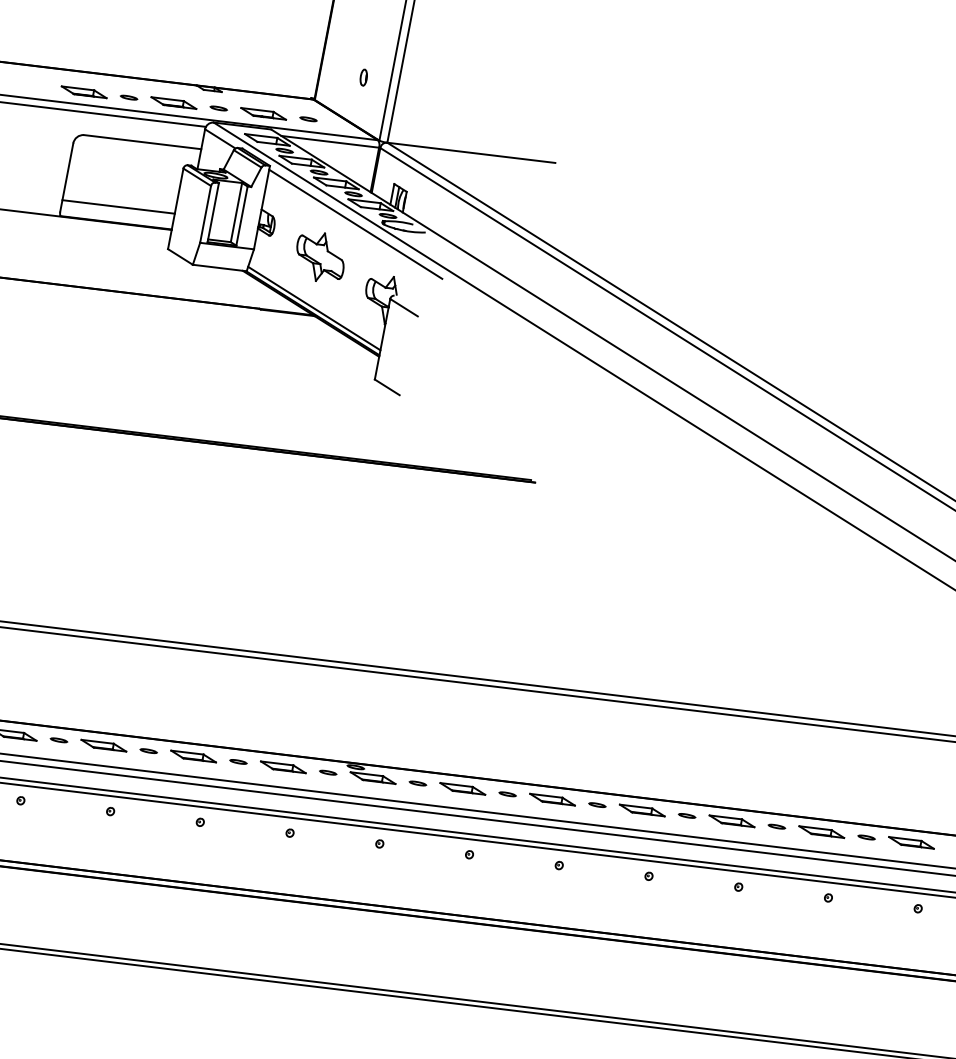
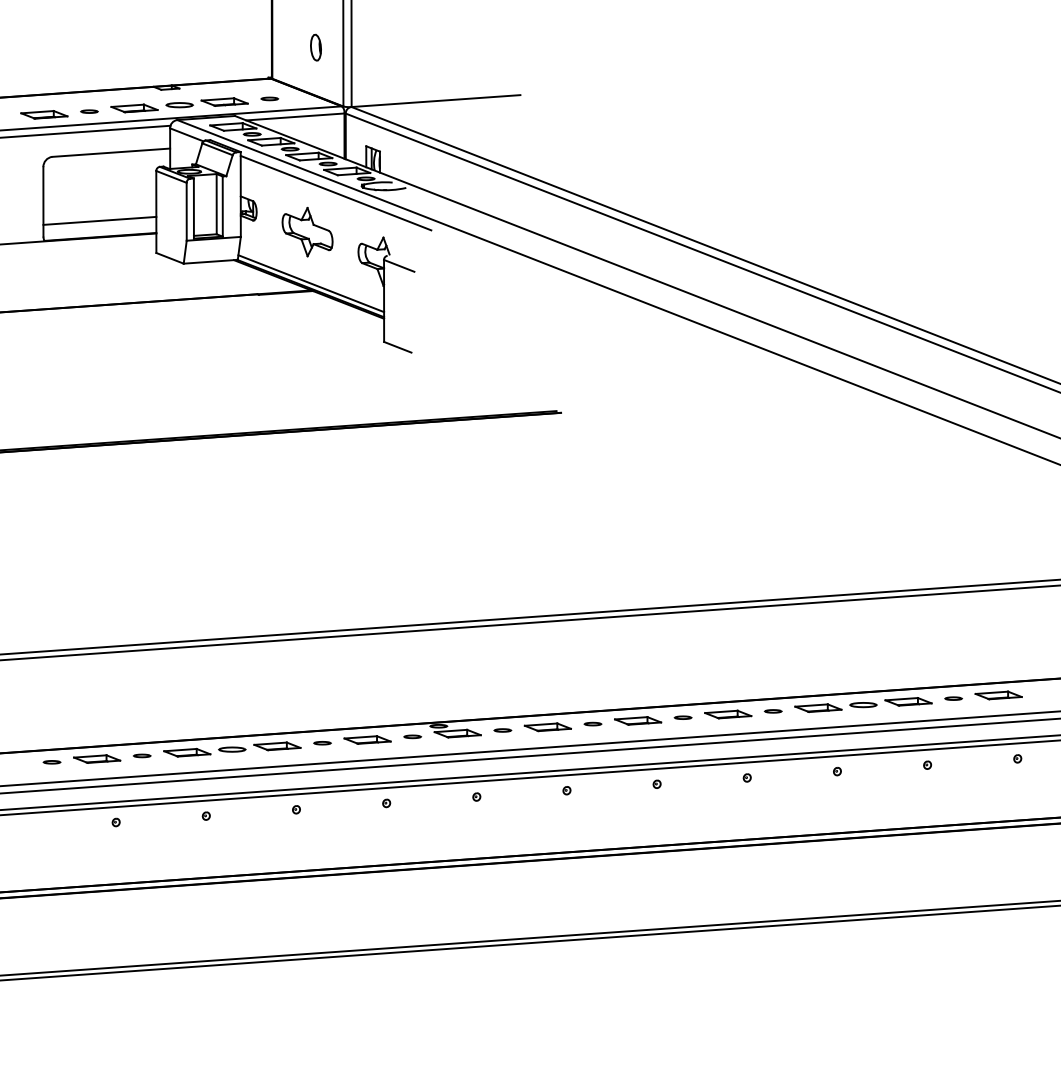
part: (364, 77) -> (316, 47), size x1.6
part: (218, 108) -> (179, 105), size x1.6
part: (148, 751) -> (232, 749), size x1.6
part: (777, 826) -> (863, 704), size x1.6

